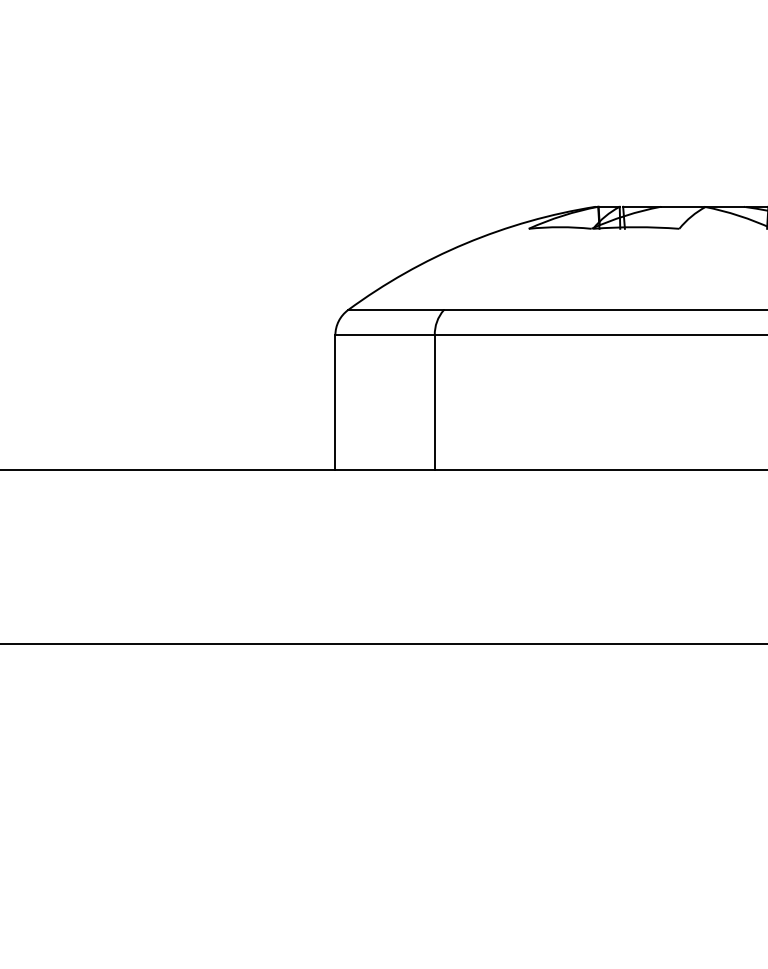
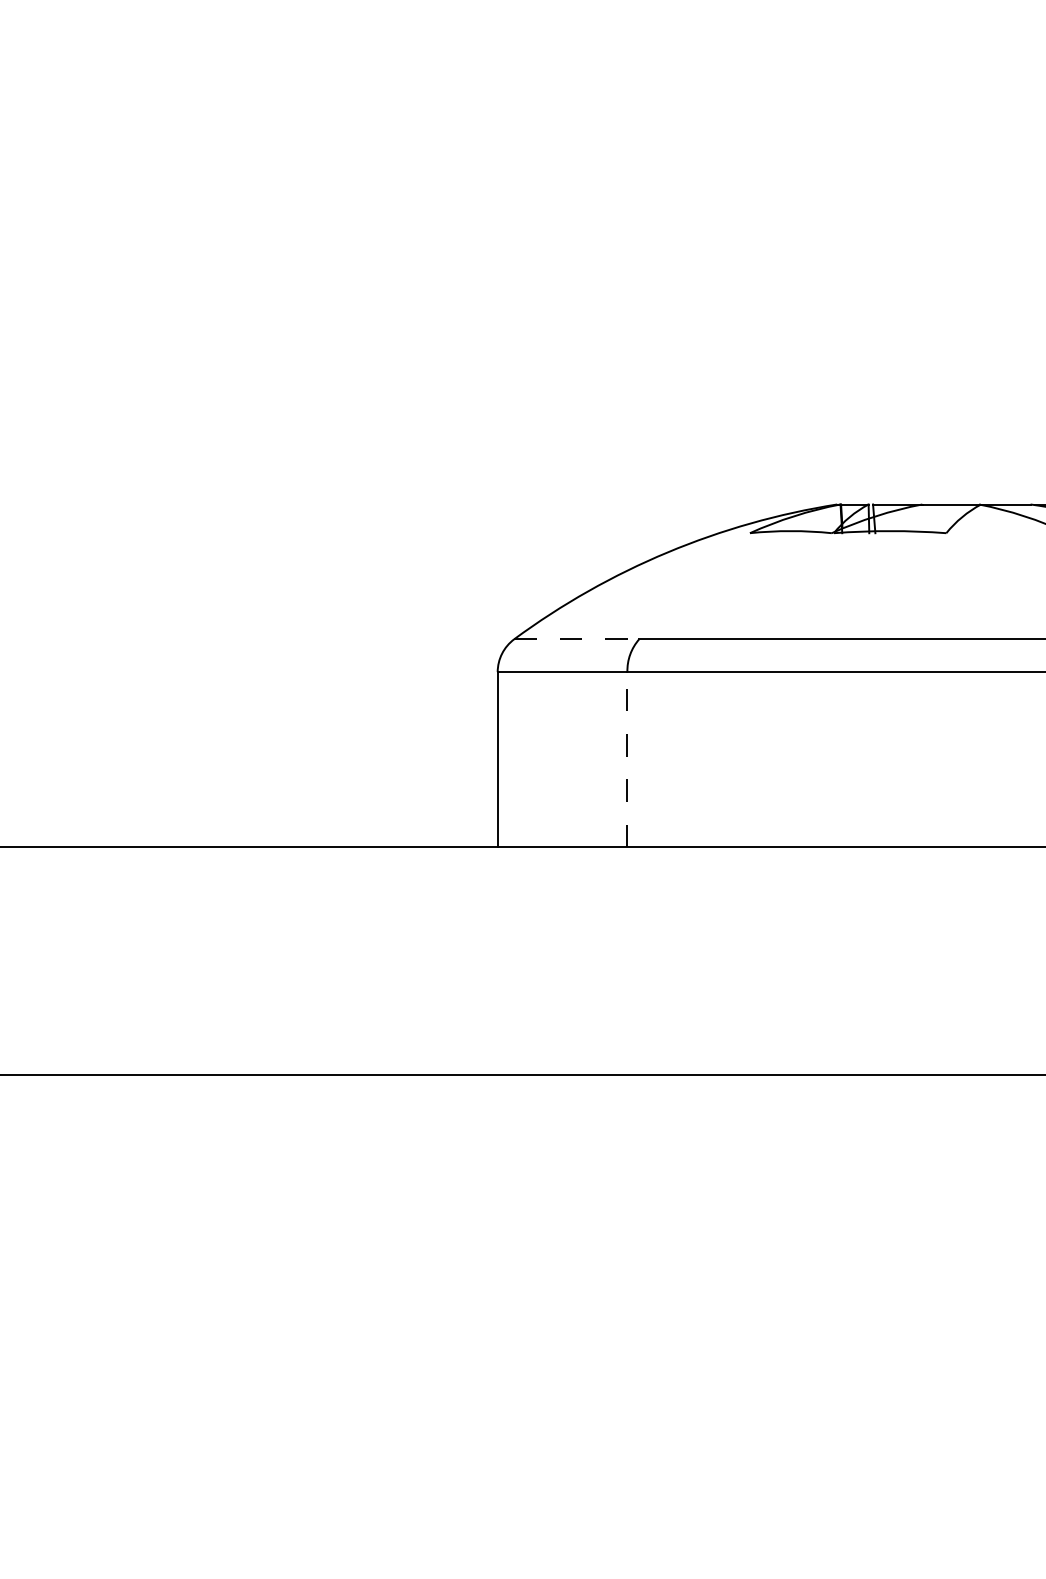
line: (396, 310) -> (577, 639), solid -> dashed
line: (434, 402) -> (627, 759), solid -> dashed

